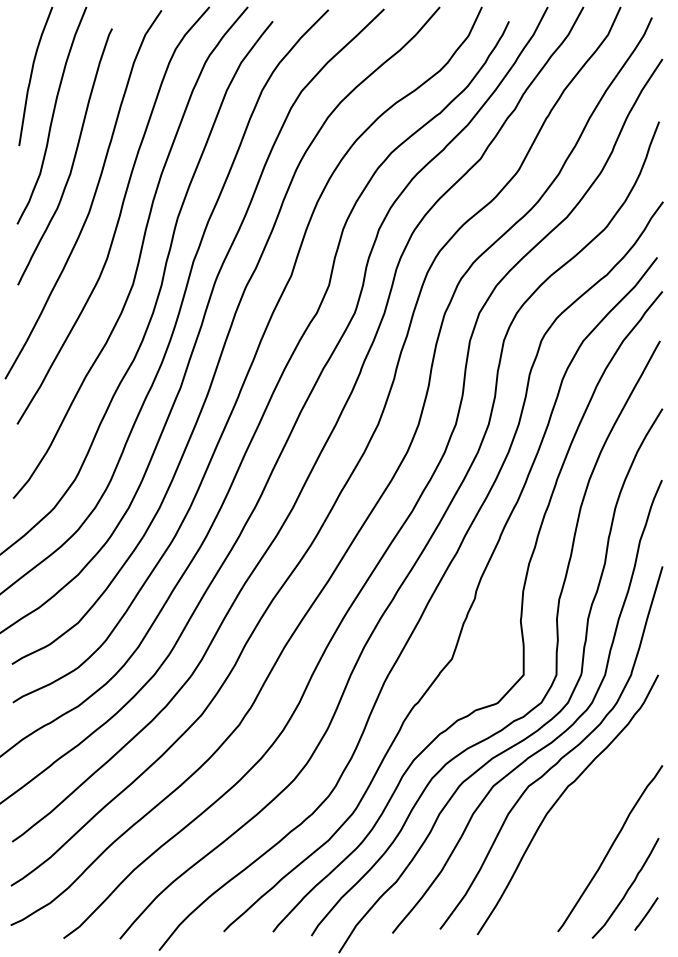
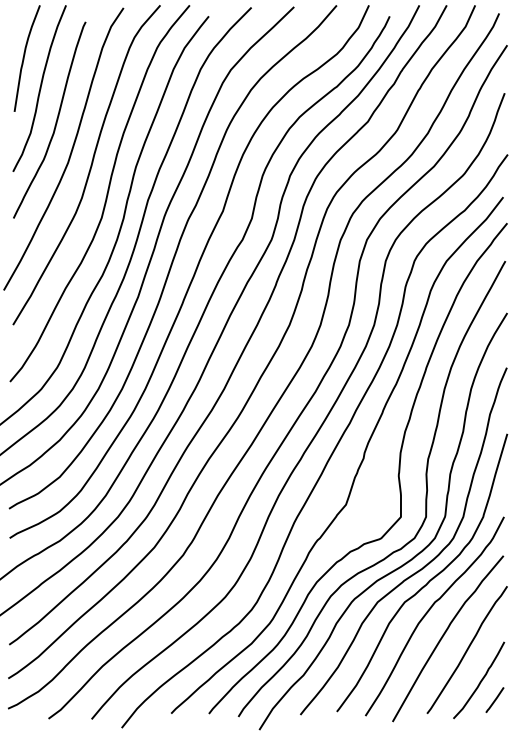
curve: (580, 829) -> (444, 635), added

